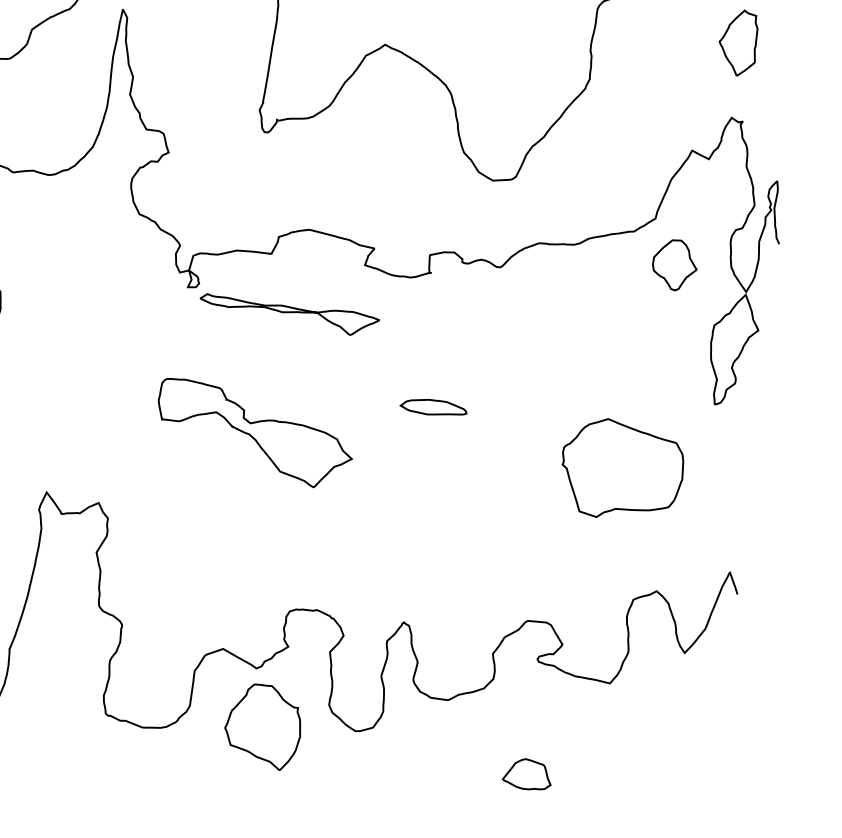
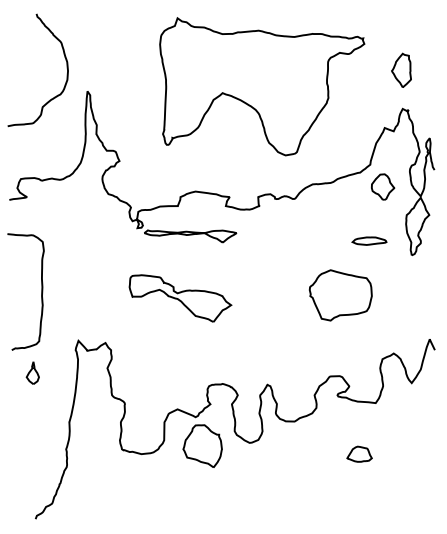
part: (433, 406) -> (369, 240), moved
part: (621, 470) -> (340, 295), moved
part: (527, 772) -> (359, 453), moved

